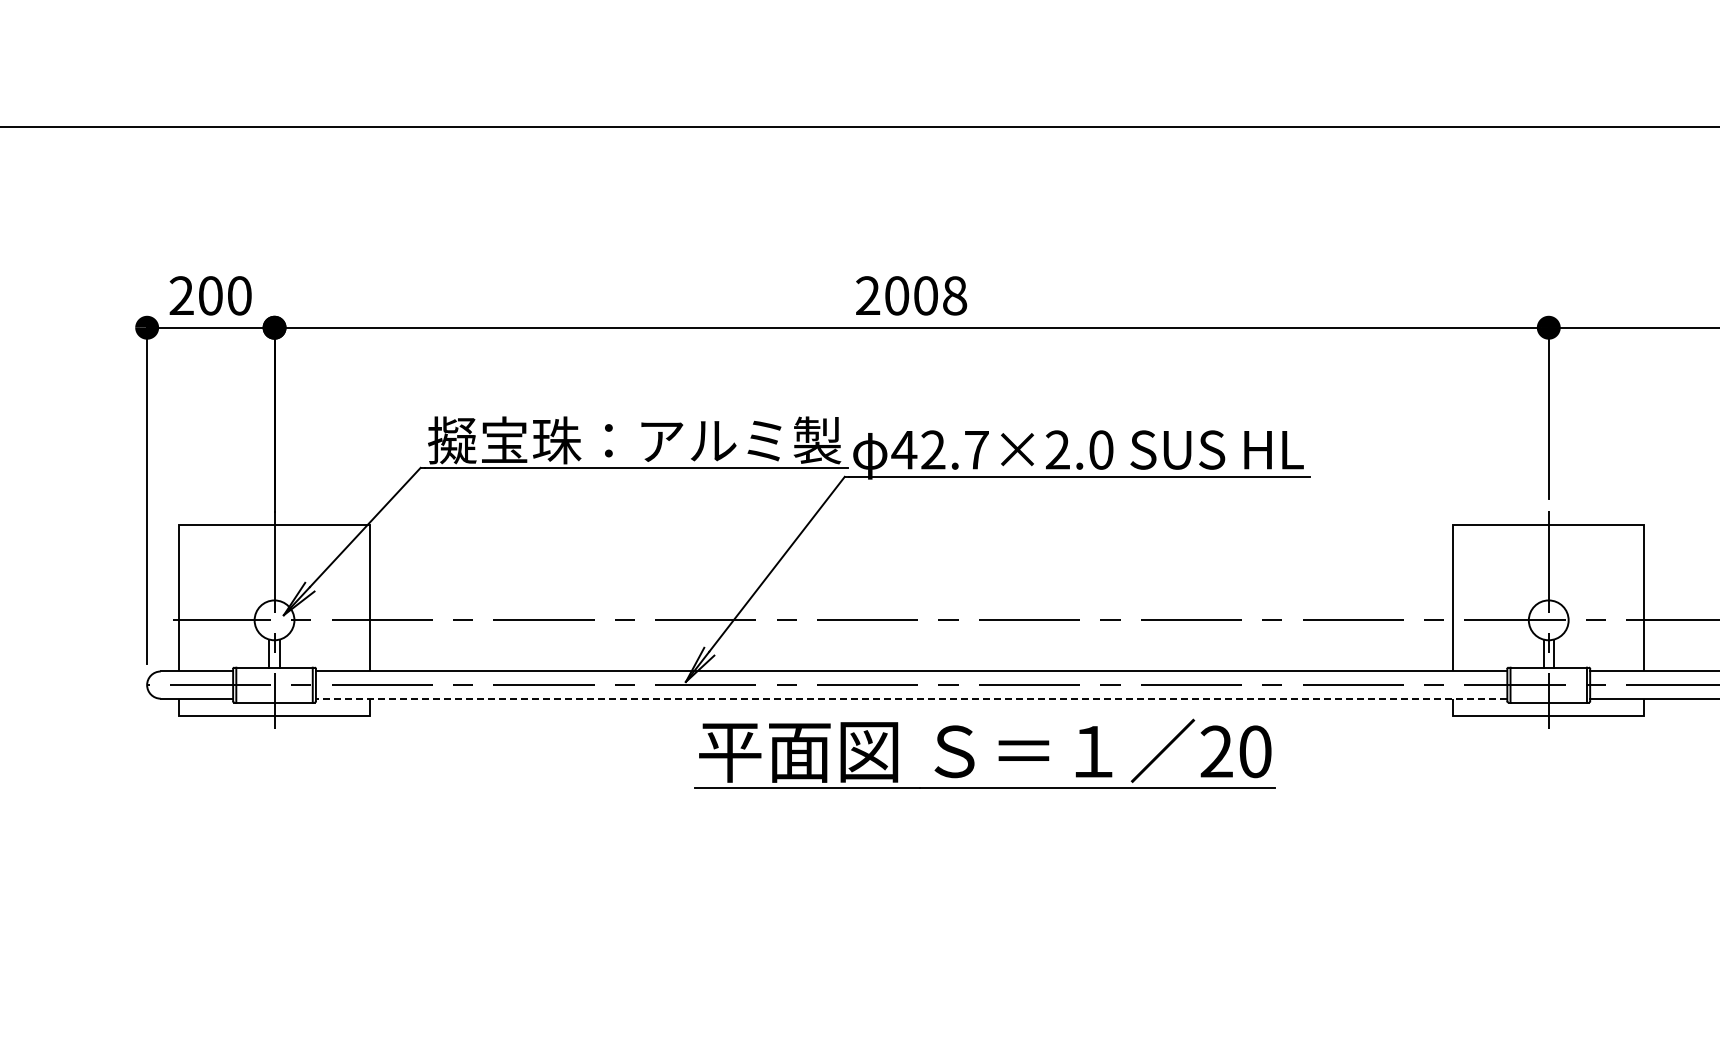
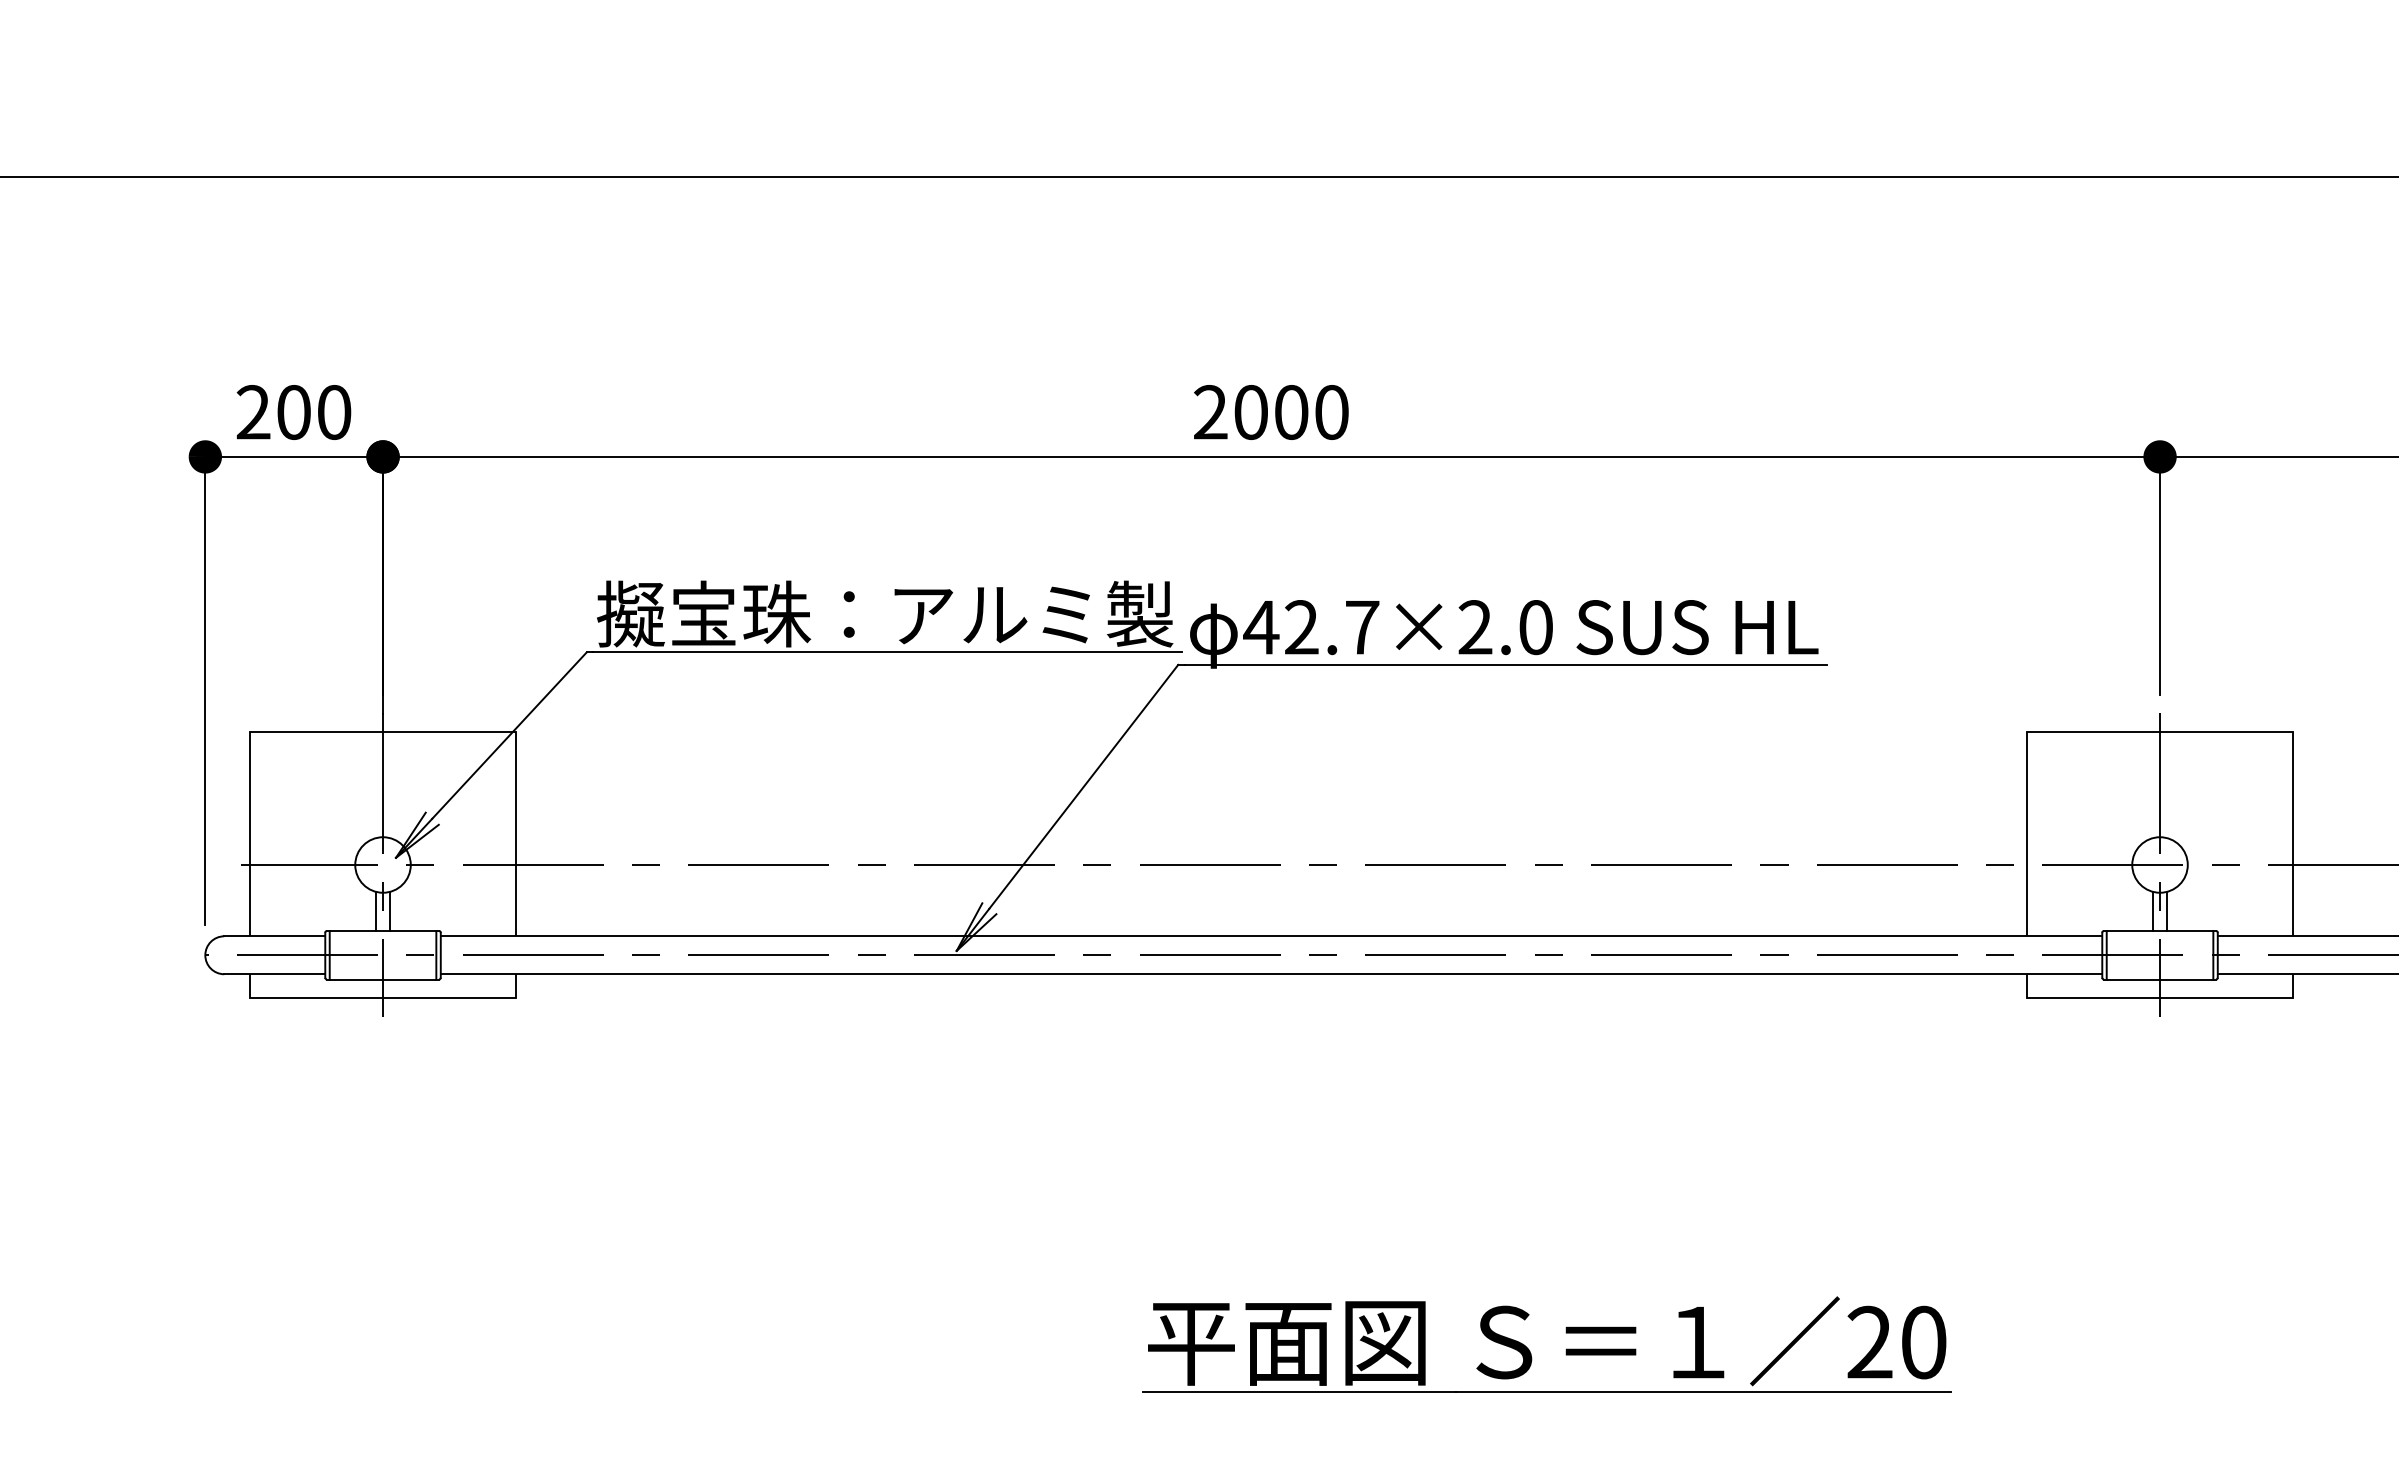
text: (955, 295) -> (1332, 411), 2008 -> 2000
line: (911, 698) -> (1271, 973), dashed -> solid
part: (973, 758) -> (1530, 1351), moved

